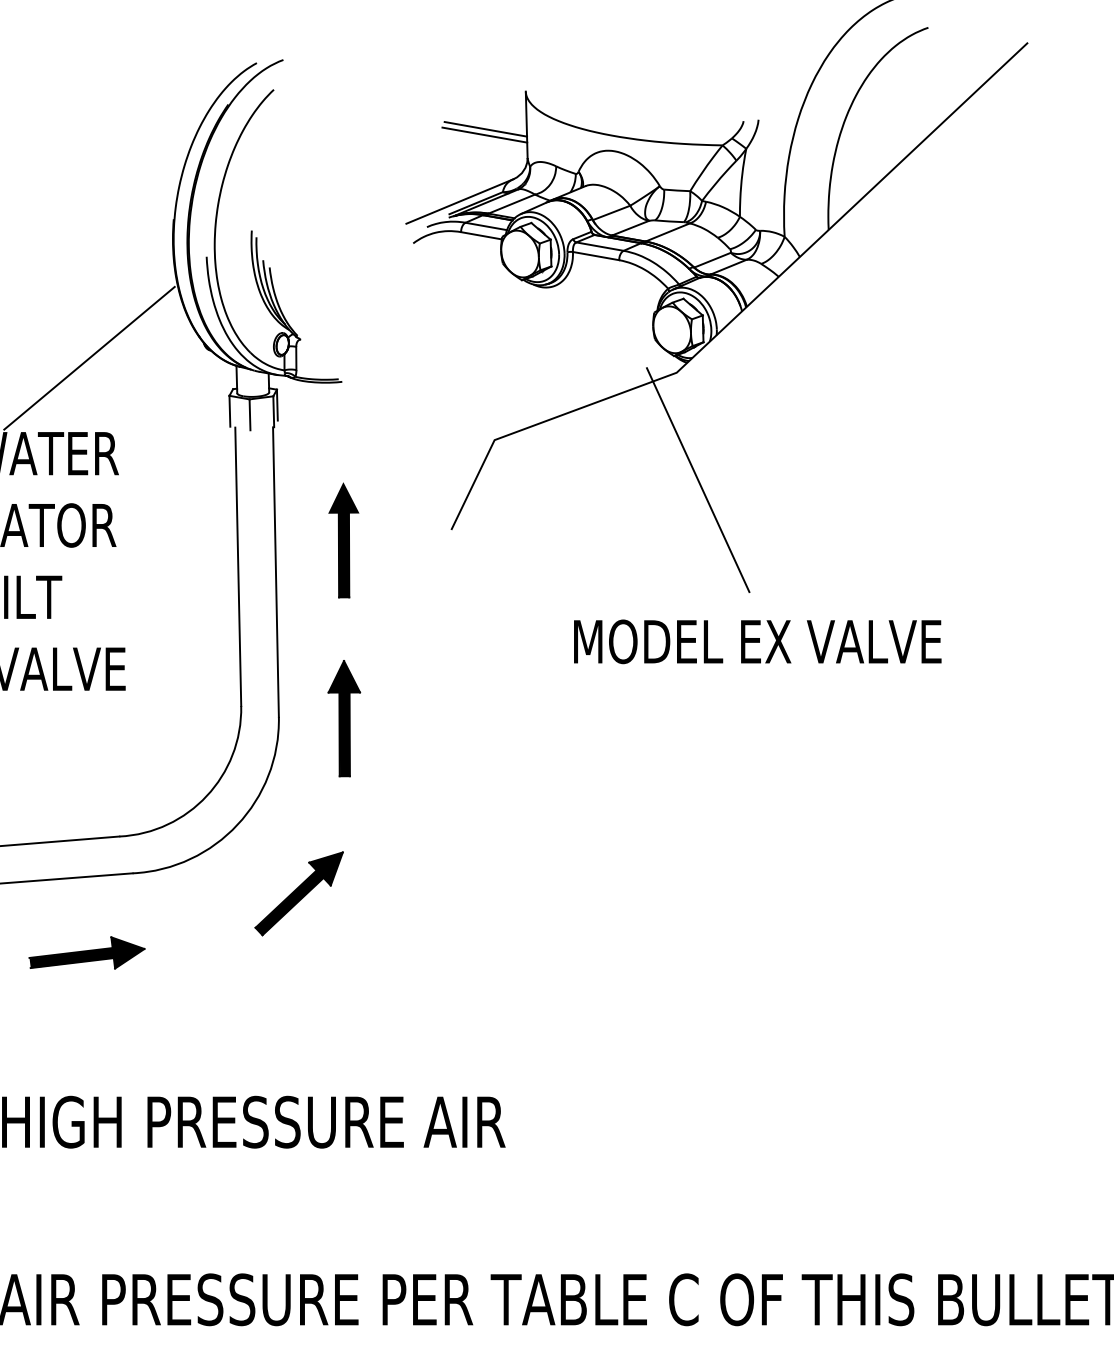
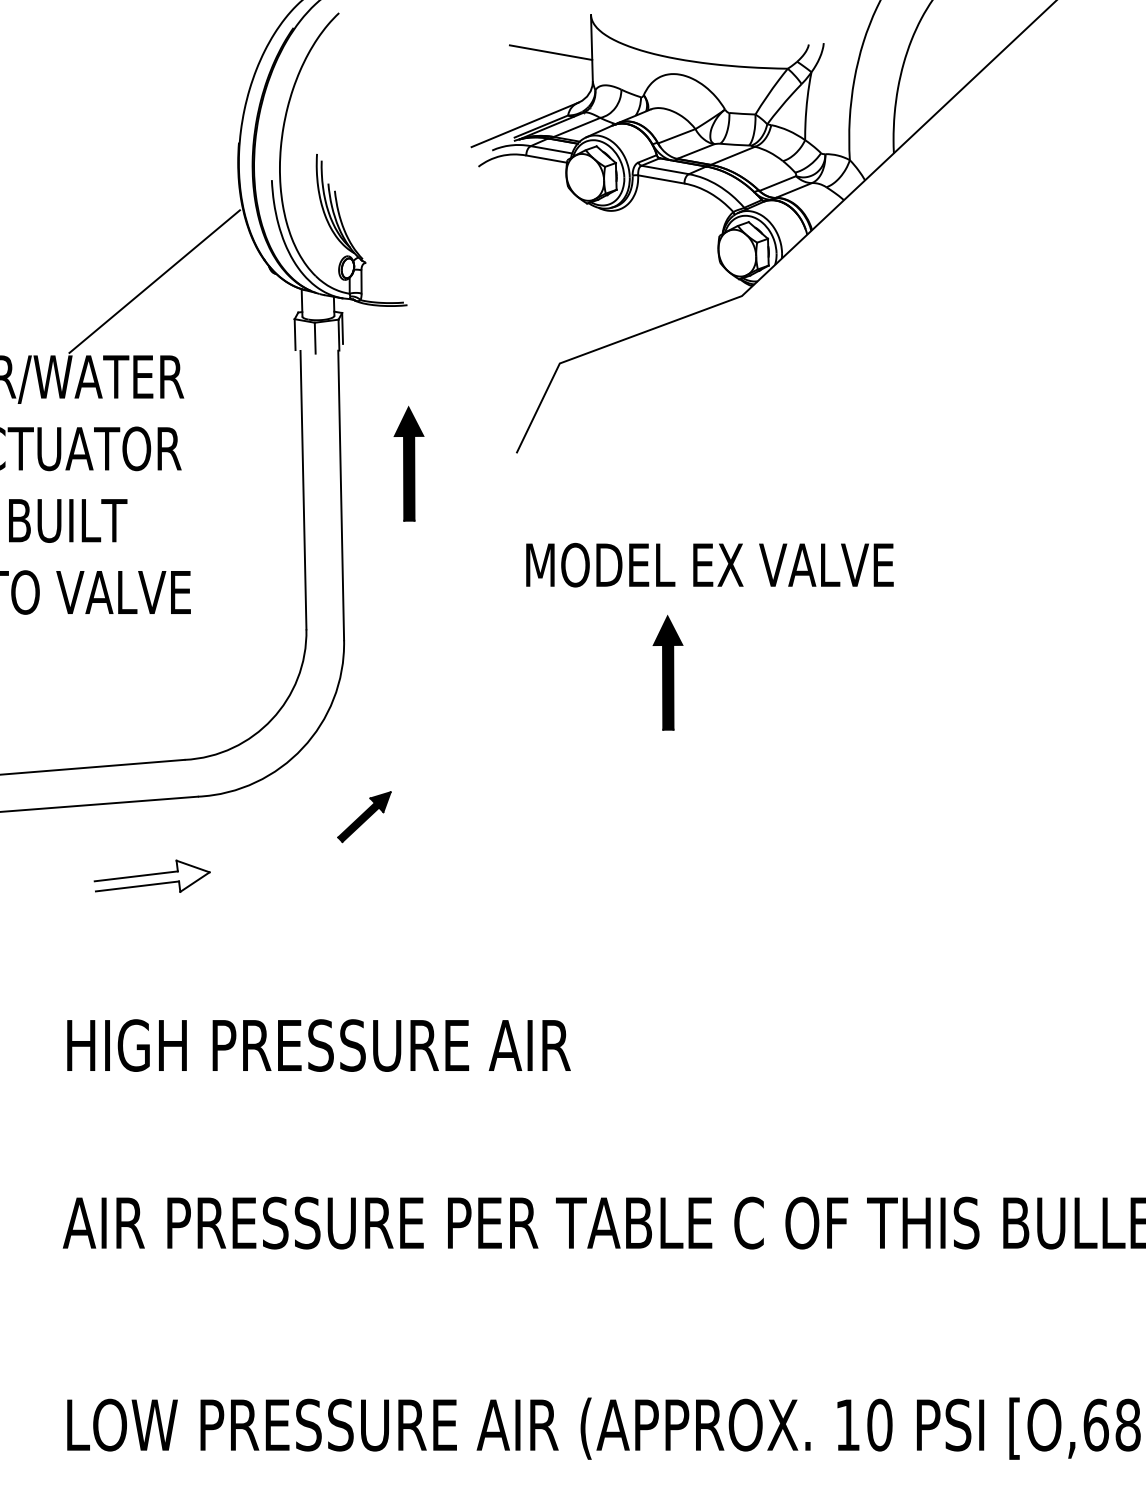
line: (484, 134) -> (549, 57), removed
line: (698, 480) -> (763, 403), removed
text: (757, 641) -> (709, 564), moved
part: (344, 718) -> (409, 641), removed
part: (602, 749) -> (667, 672), added
part: (299, 893) -> (364, 816), size x0.6
fill: (86, 952) -> (151, 875), removed

